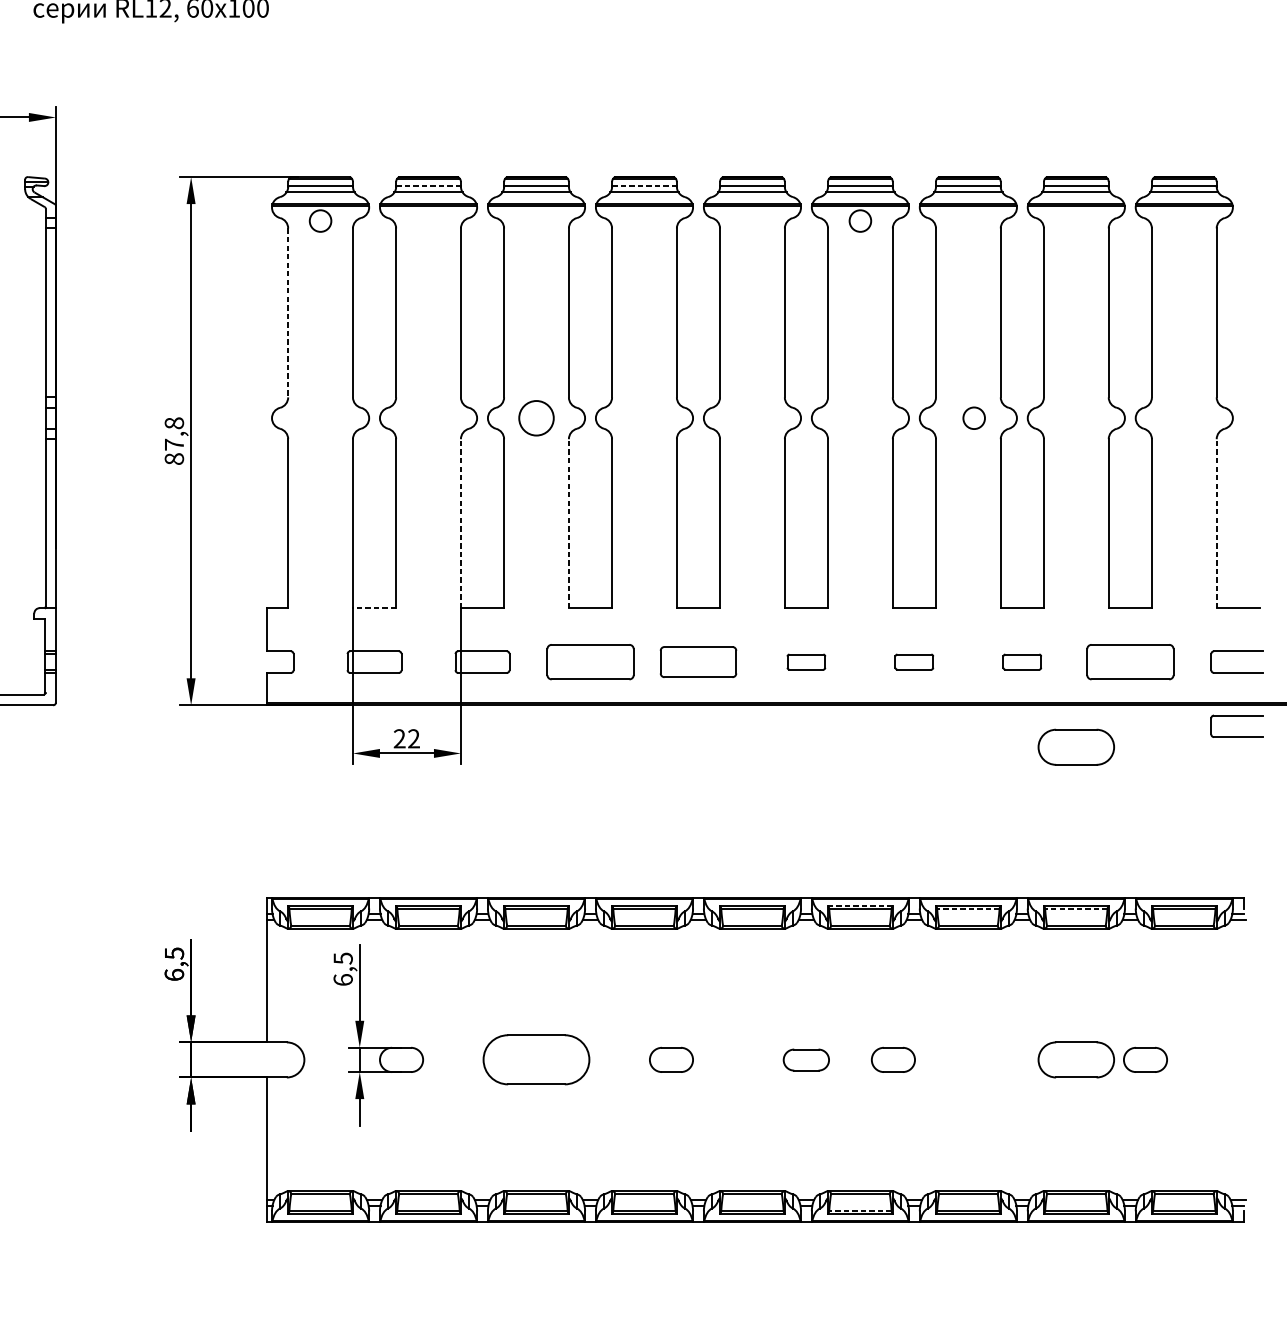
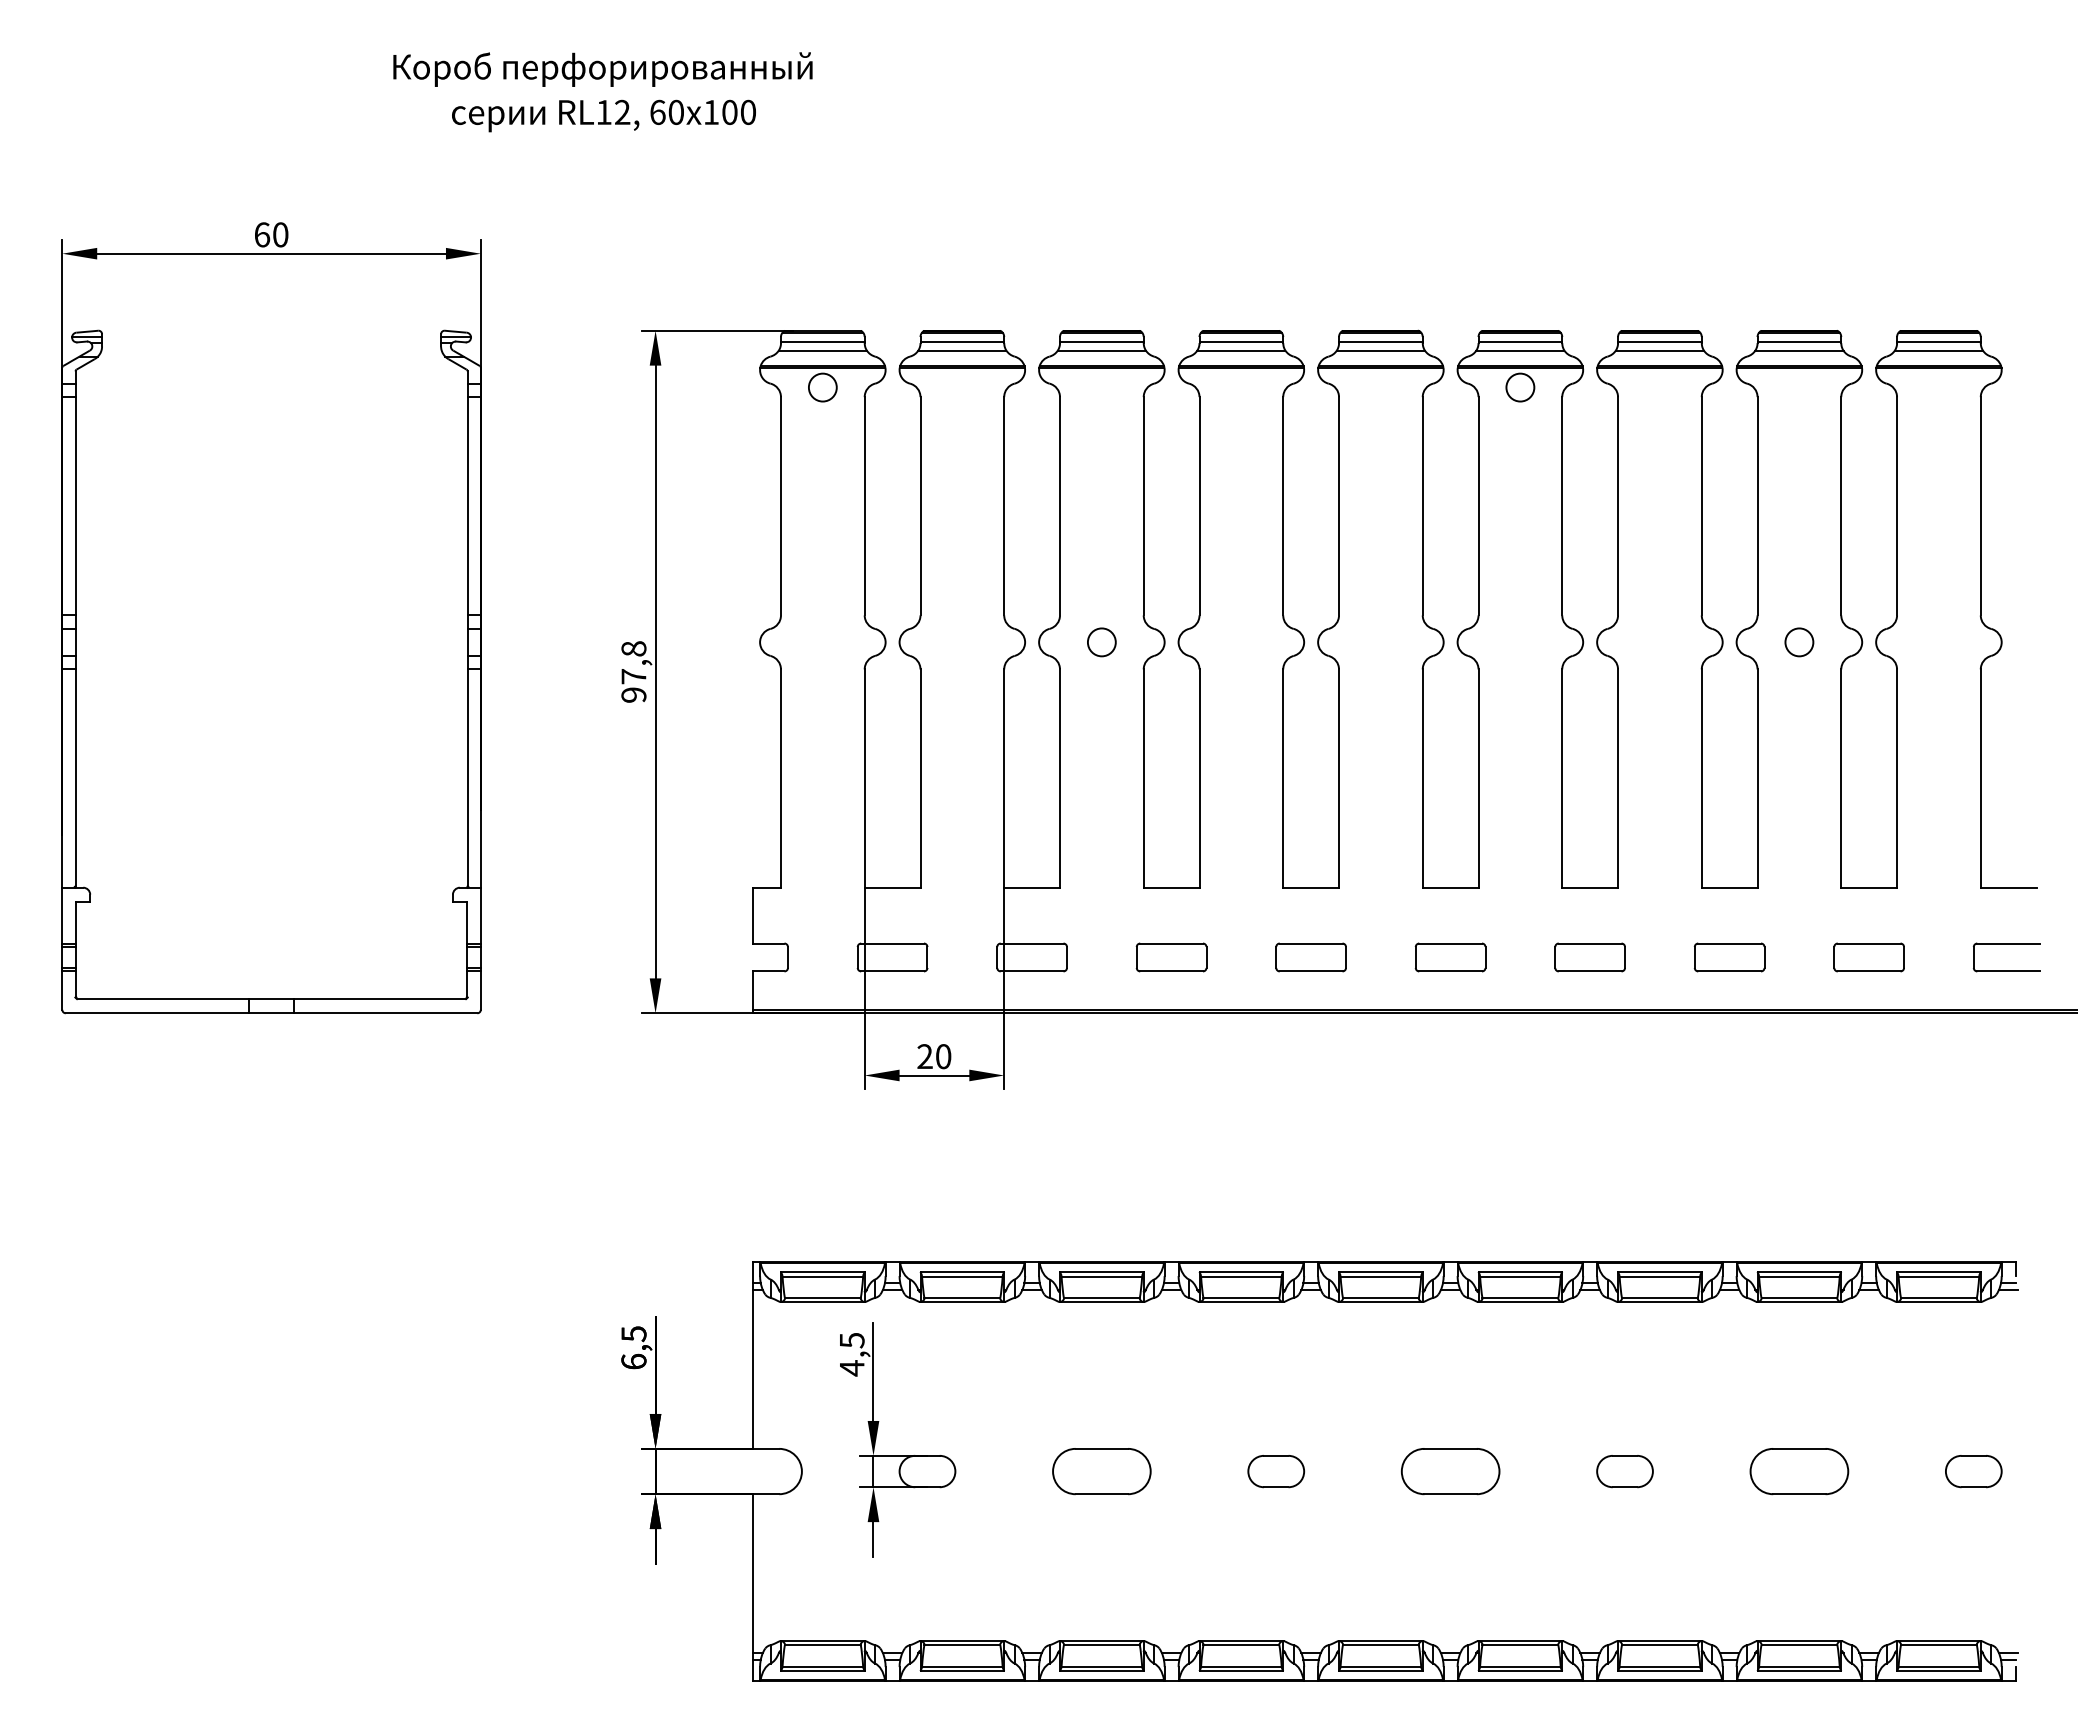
line: (428, 186) -> (962, 342), dashed -> solid
line: (644, 186) -> (1241, 342), dashed -> solid
line: (288, 313) -> (781, 506), dashed -> solid
circle: (536, 418) -> (1101, 642), size x0.62
circle: (974, 418) -> (1799, 642), moved
text: (174, 458) -> (633, 694), 87,8 -> 97,8
line: (461, 523) -> (1004, 778), dashed -> solid
line: (568, 523) -> (1143, 778), dashed -> solid
line: (1216, 523) -> (1980, 778), dashed -> solid
line: (374, 607) -> (892, 887), dashed -> solid
part: (590, 662) -> (1171, 957), size x0.62
part: (697, 662) -> (1310, 957), size x0.71
part: (806, 662) -> (1450, 957), size x1.43
part: (913, 662) -> (1589, 957), size x1.43
part: (1022, 662) -> (1729, 957), size x1.43
part: (1129, 662) -> (1868, 957), size x0.62
part: (1236, 716) -> (2006, 1027), removed
text: (413, 738) -> (943, 1056), 22 -> 20
part: (1076, 747) -> (1799, 1067), removed
line: (860, 905) -> (1520, 1272), dashed -> solid
line: (968, 909) -> (1659, 1276), dashed -> solid
line: (1075, 909) -> (1798, 1276), dashed -> solid
text: (342, 980) -> (851, 1368), 6,5 -> 4,5
part: (536, 1059) -> (1101, 1471), size x0.71
part: (806, 1059) -> (1450, 1471), size x1.67
part: (893, 1059) -> (1624, 1471), moved
part: (1145, 1059) -> (1973, 1471), moved
line: (859, 1210) -> (1519, 1666), dashed -> solid

